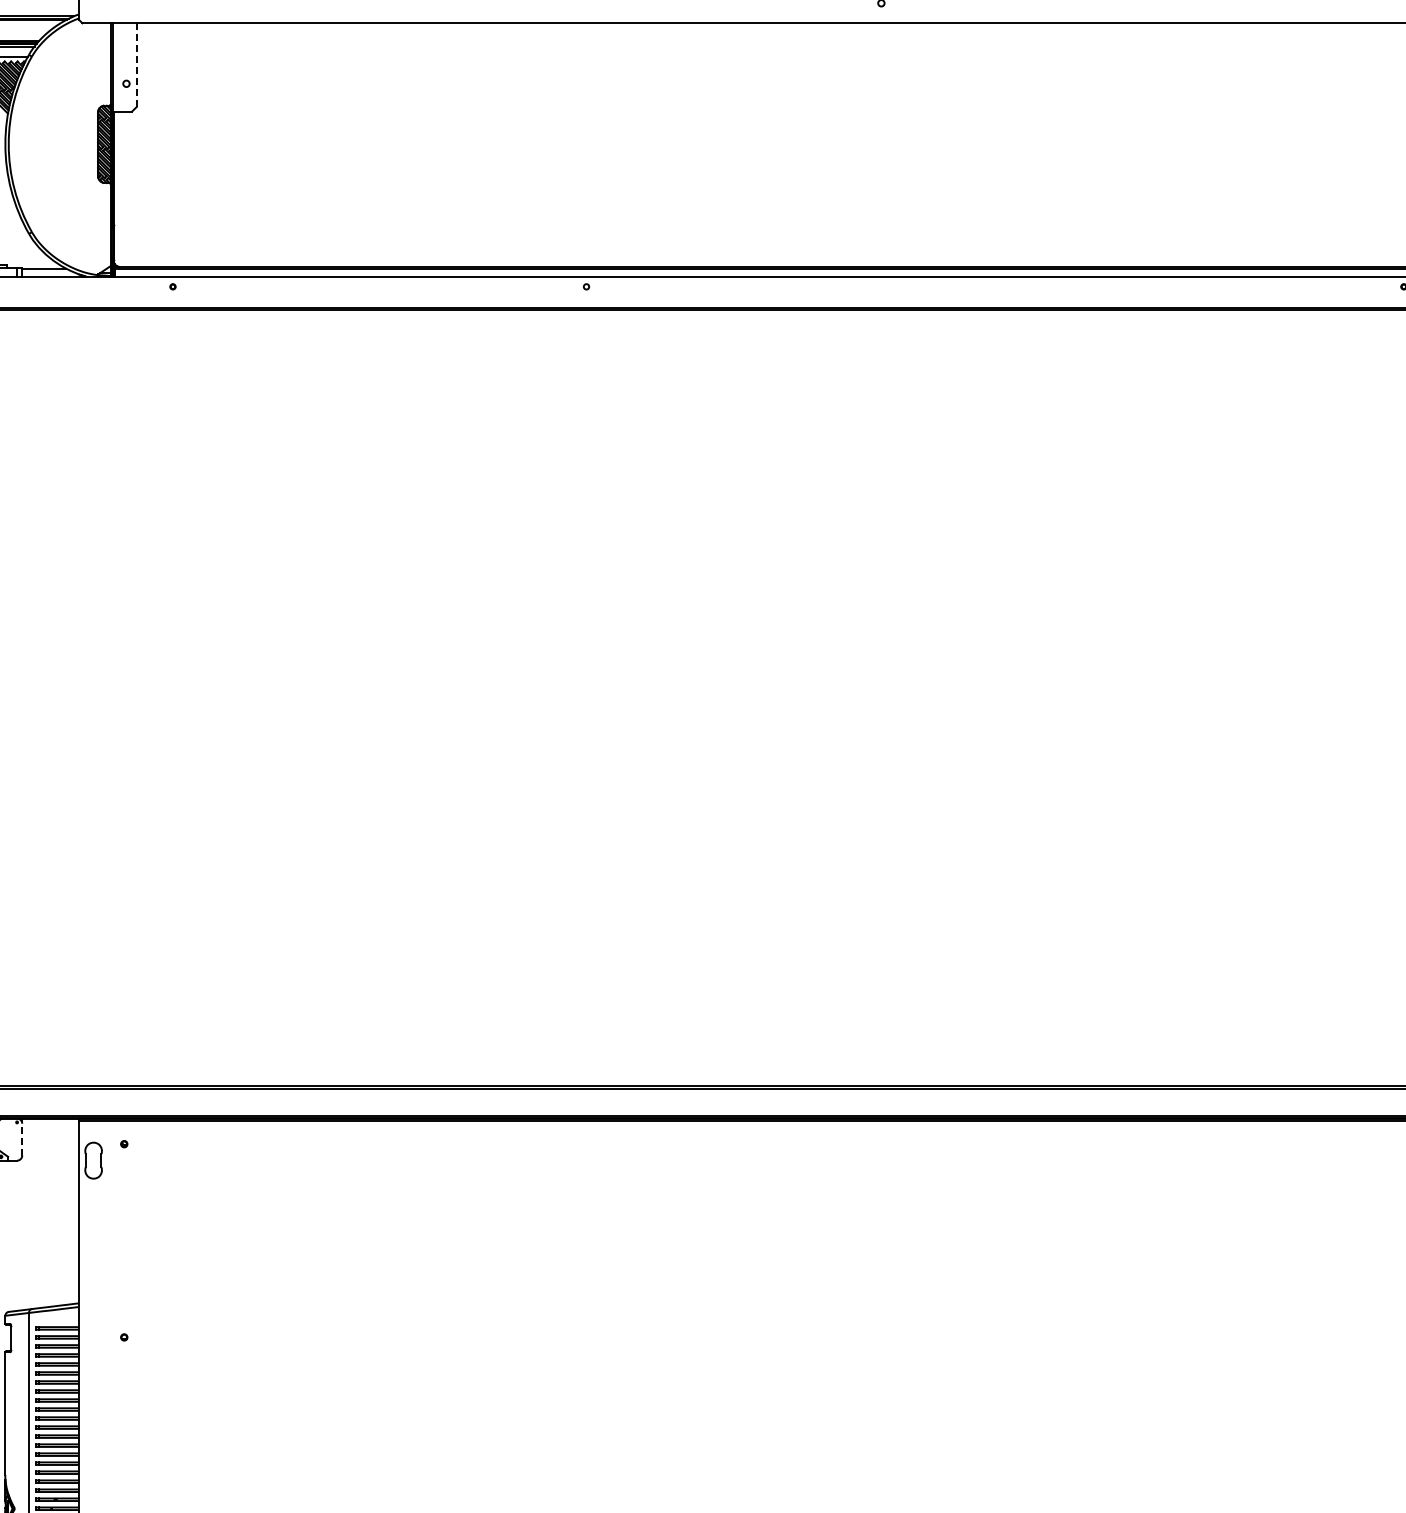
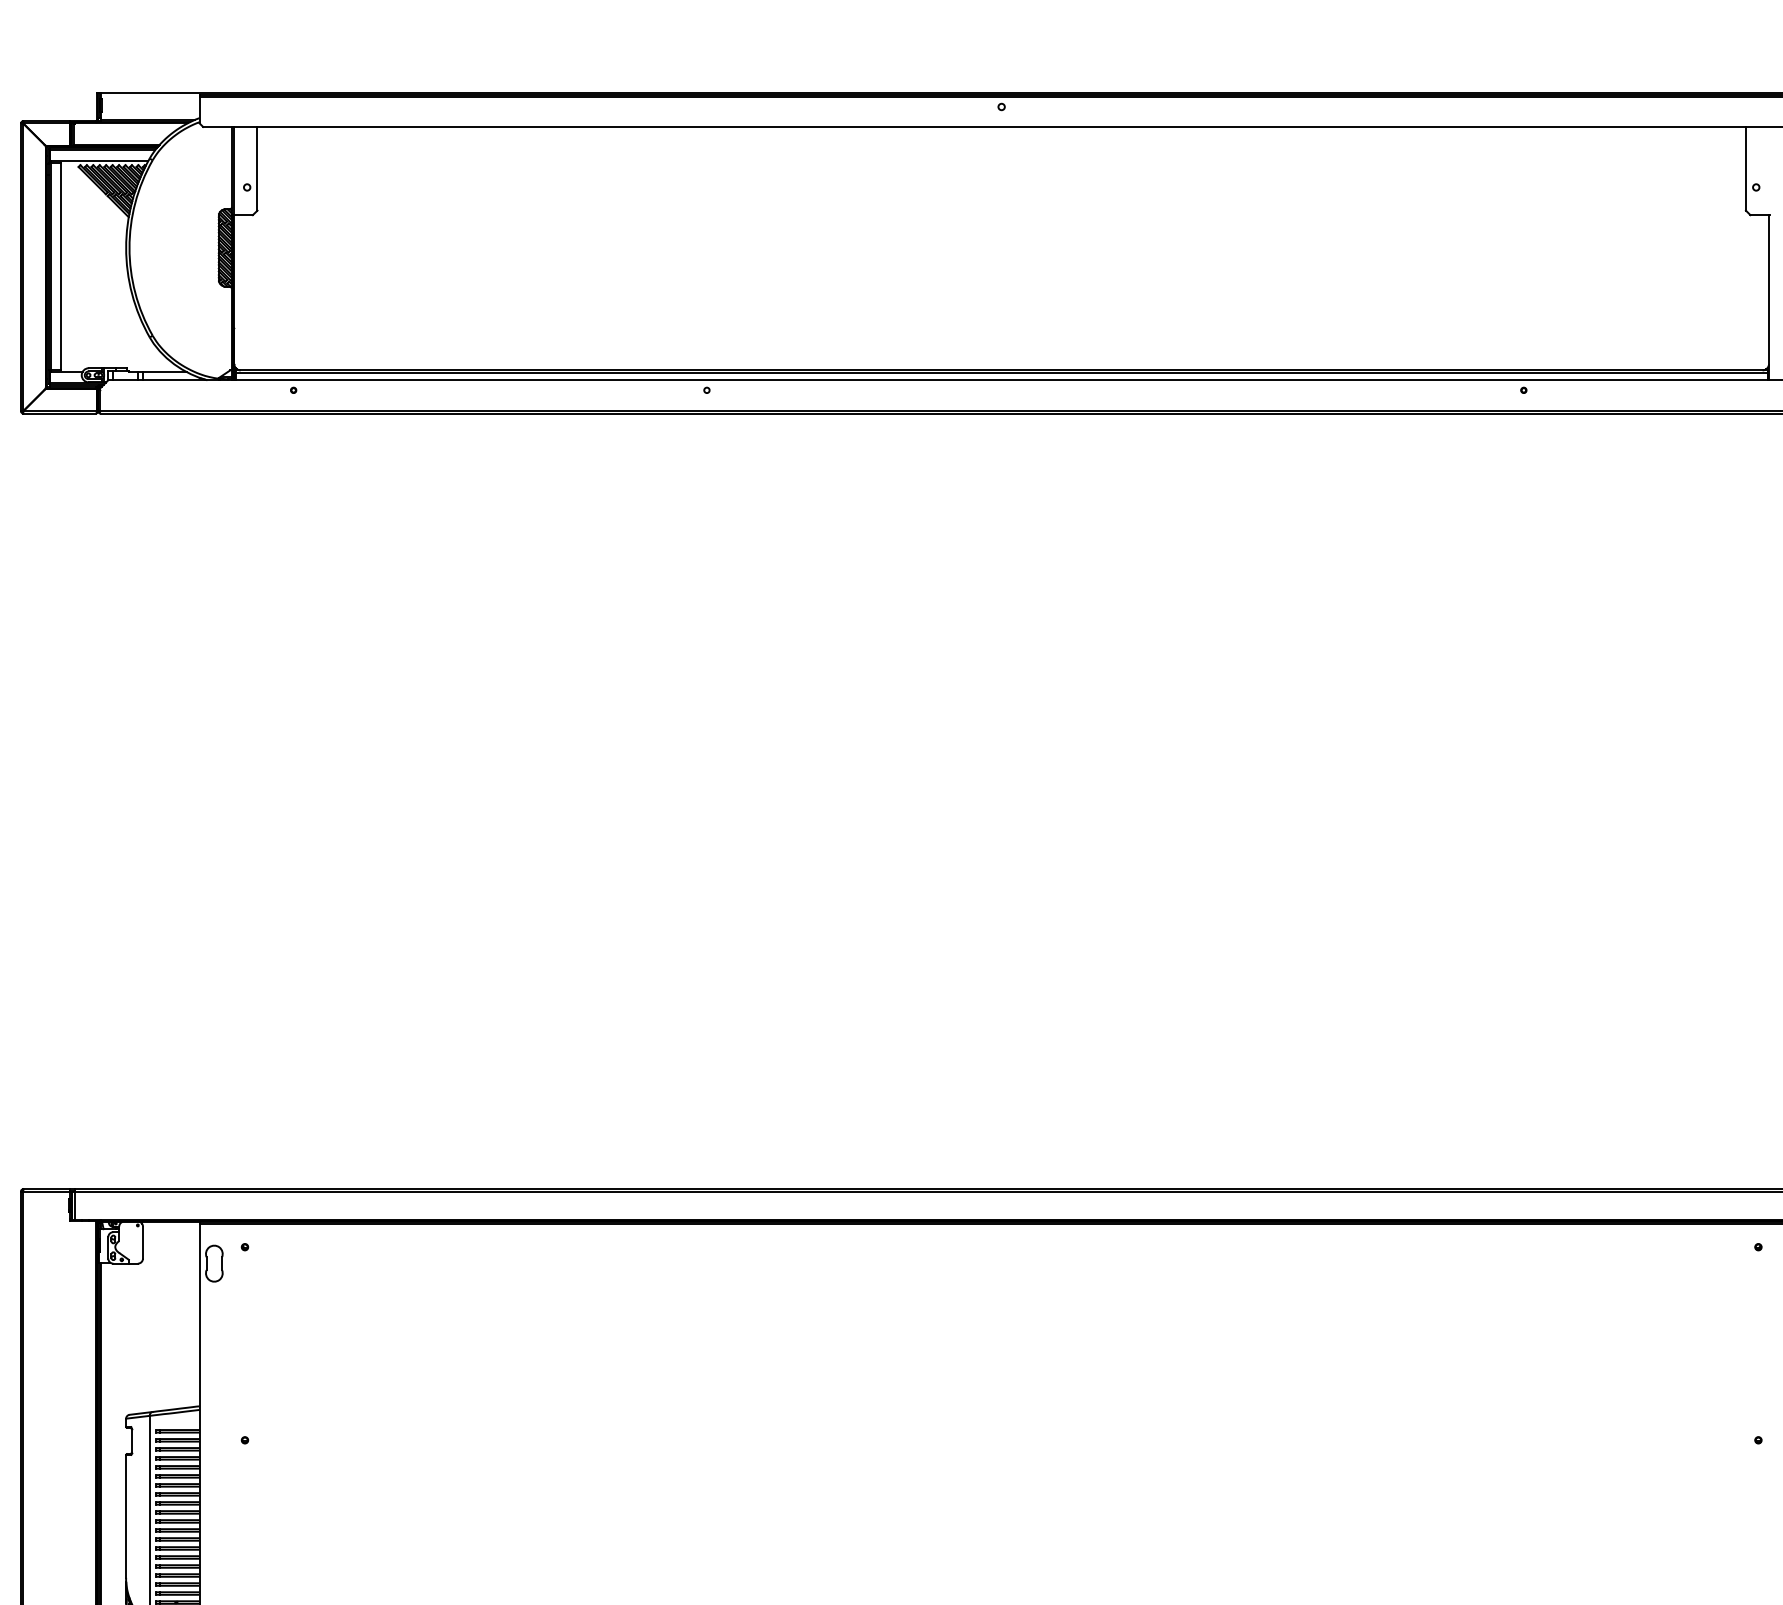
line: (136, 64) -> (257, 168), dashed -> solid
line: (22, 1139) -> (143, 1242), dashed -> solid

